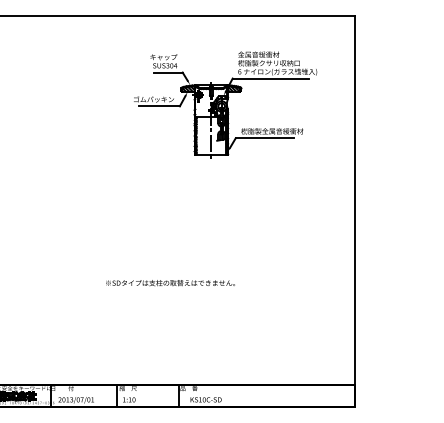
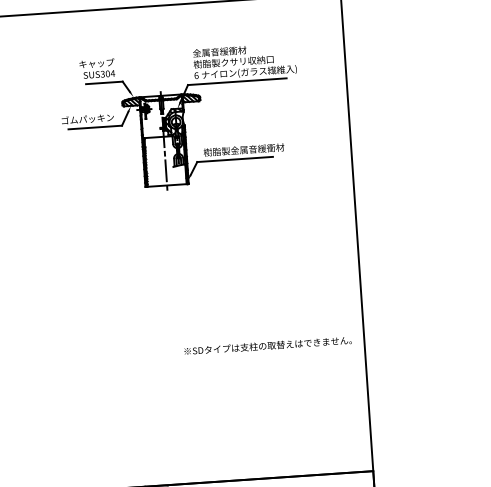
text: (170, 283) -> (268, 346), moved

